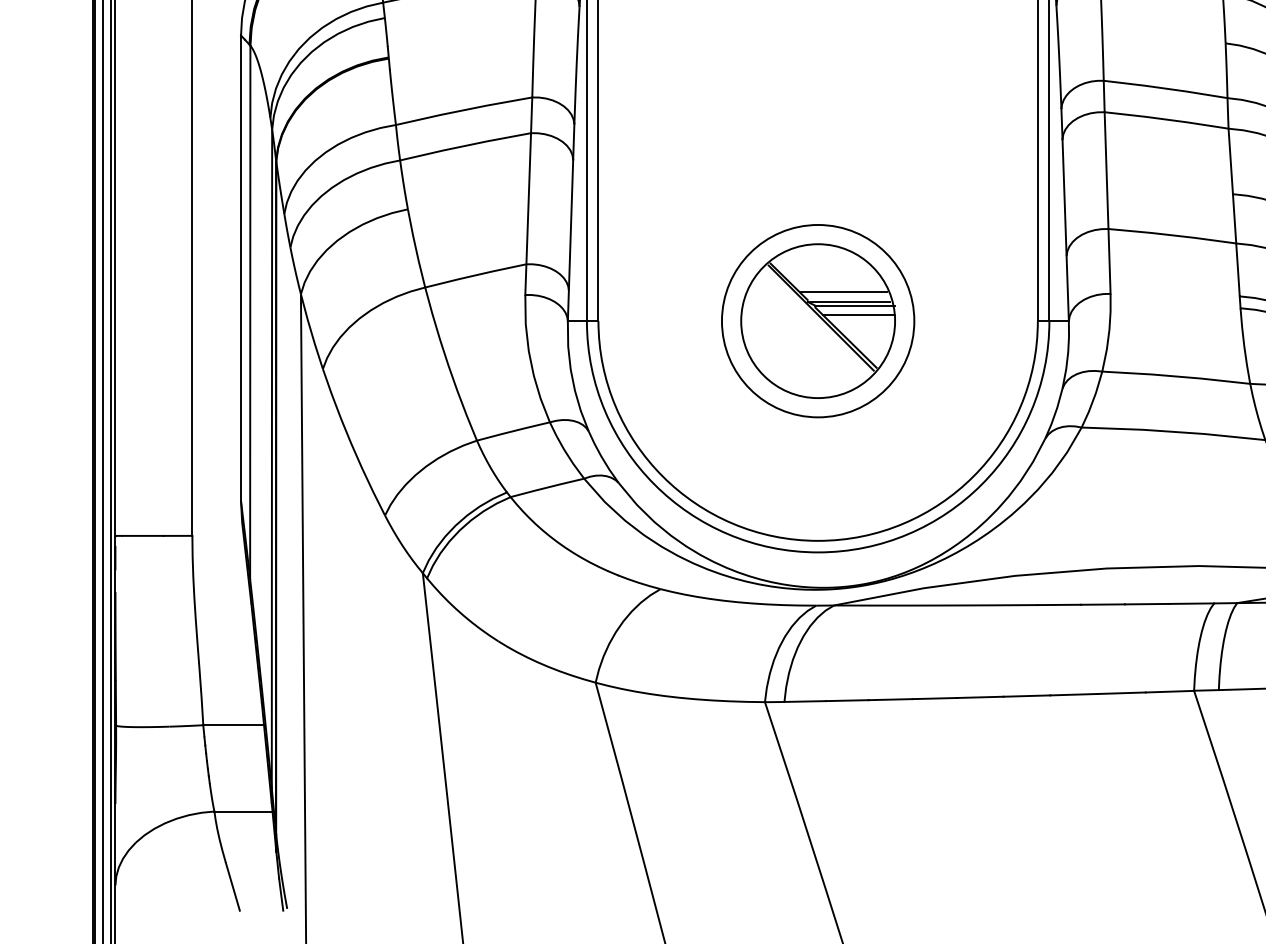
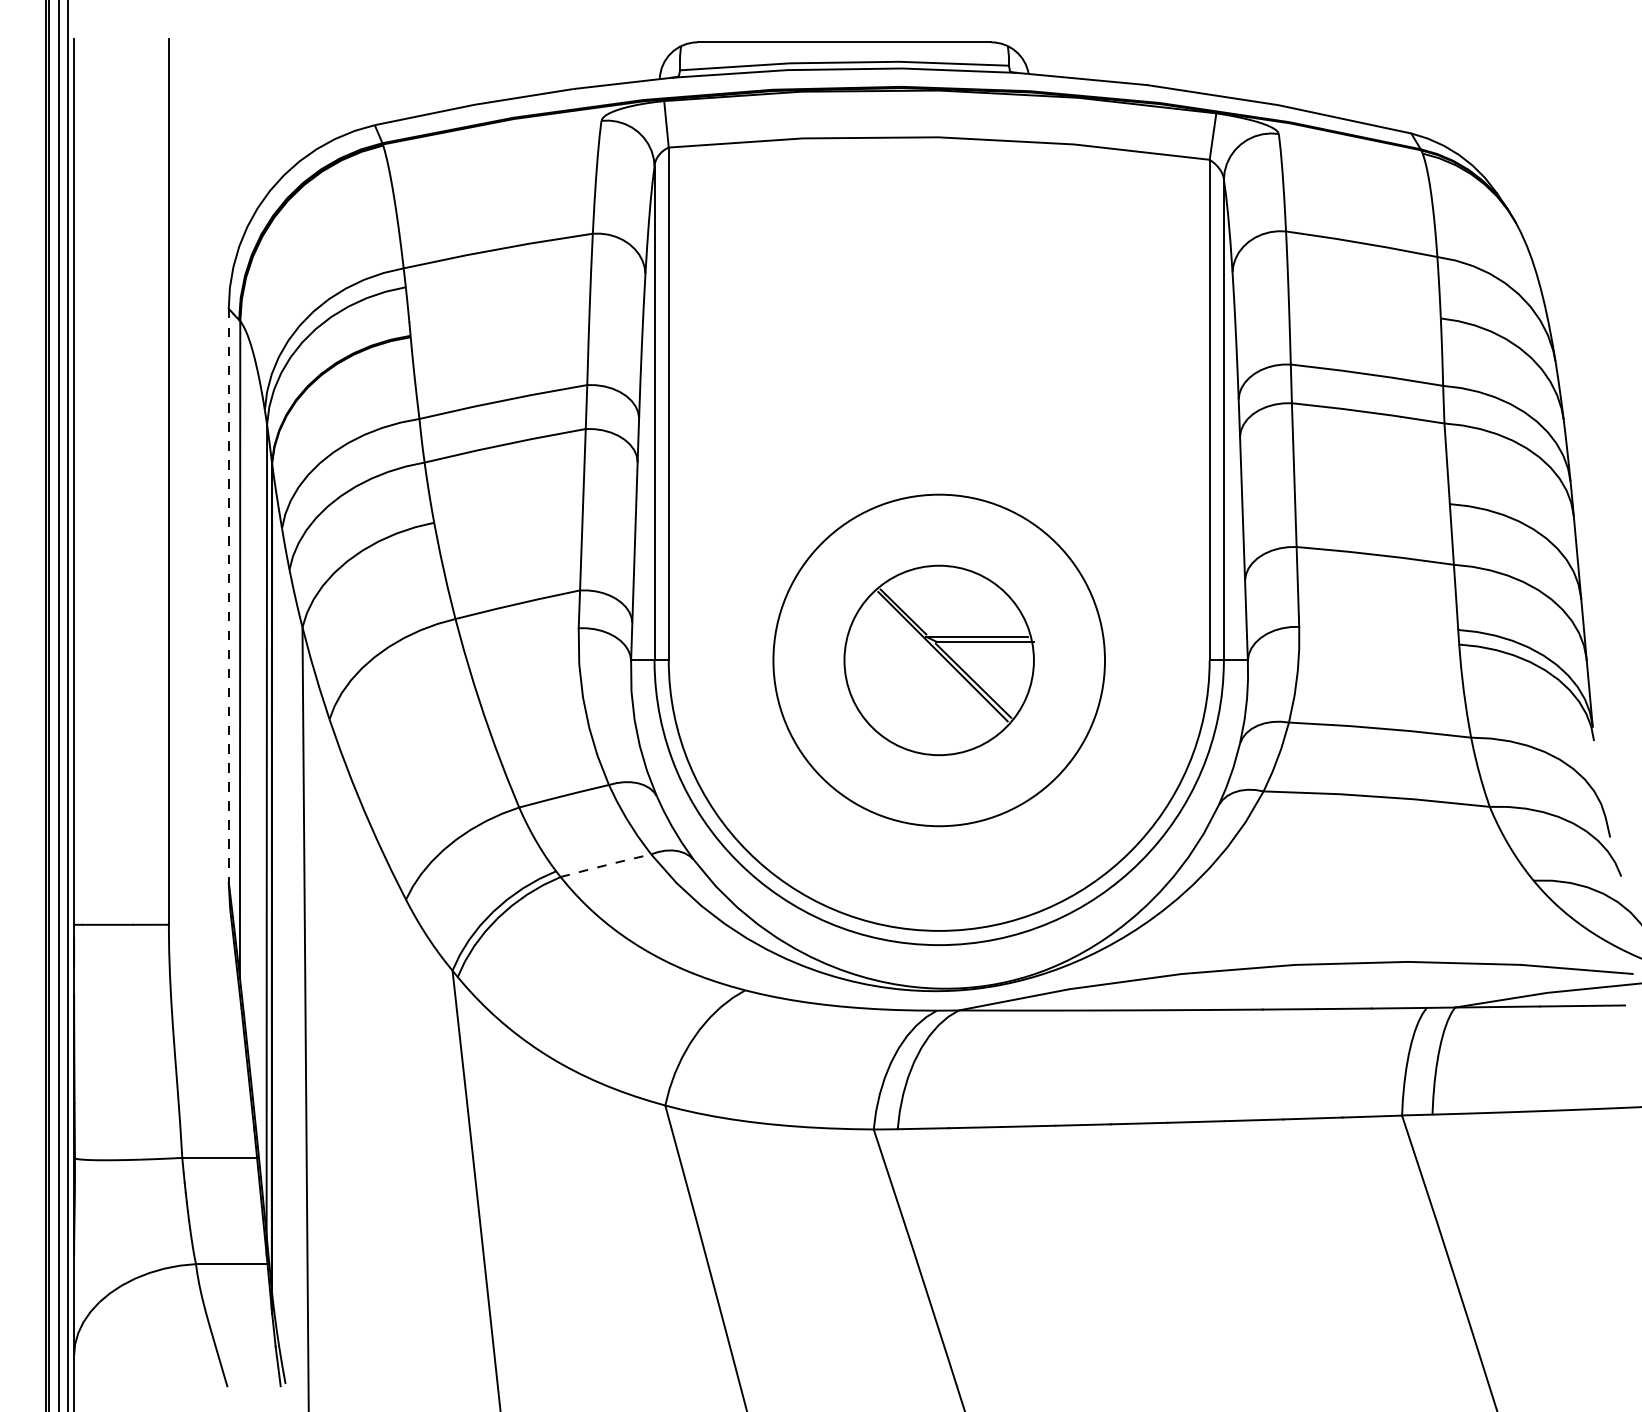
line: (240, 268) -> (228, 595), solid -> dashed
line: (843, 291) -> (970, 624), removed
line: (858, 315) -> (989, 653), removed
circle: (817, 321) -> (938, 660), size x1.4
line: (547, 487) -> (605, 865), solid -> dashed

